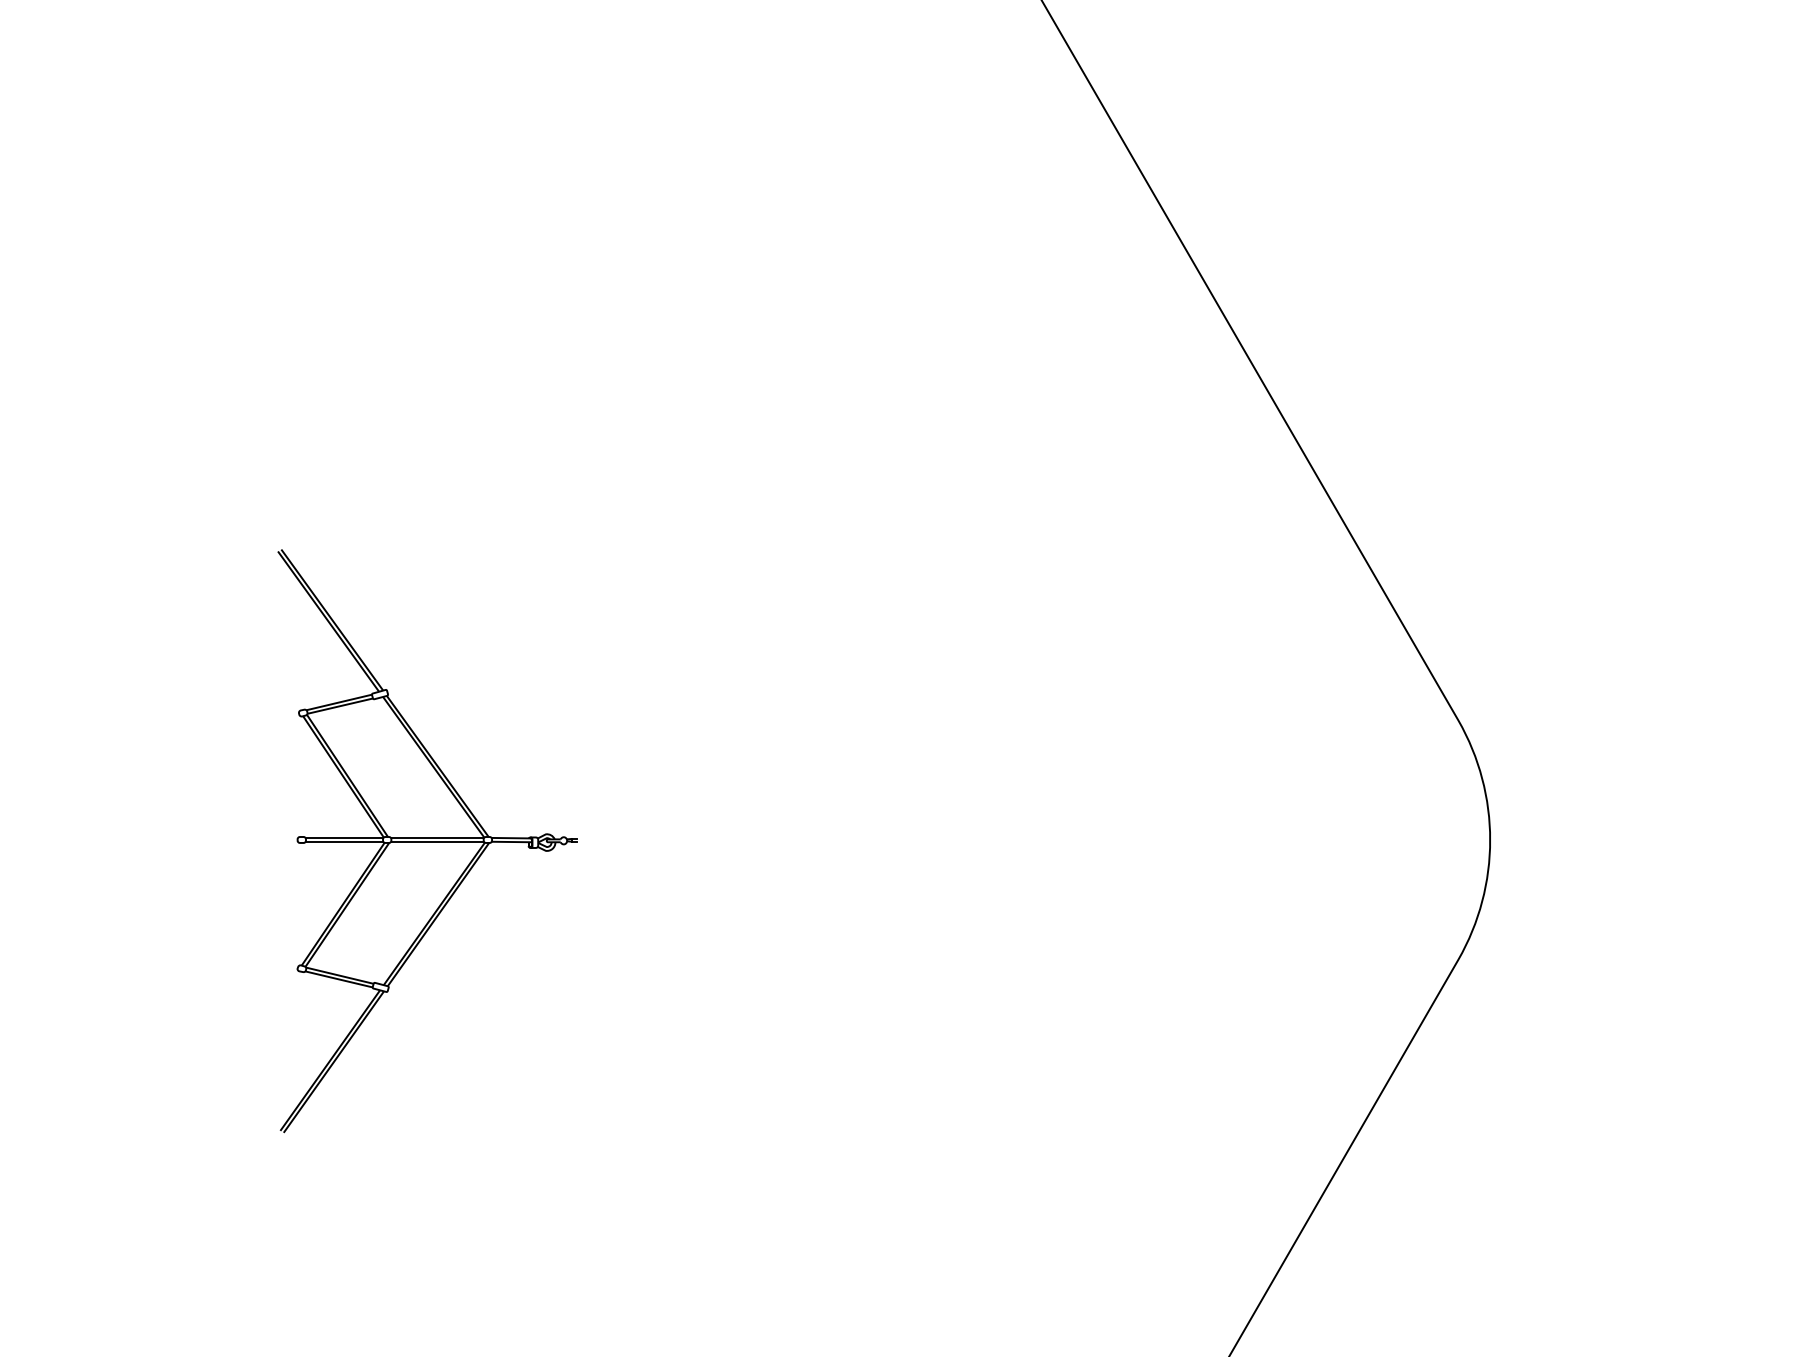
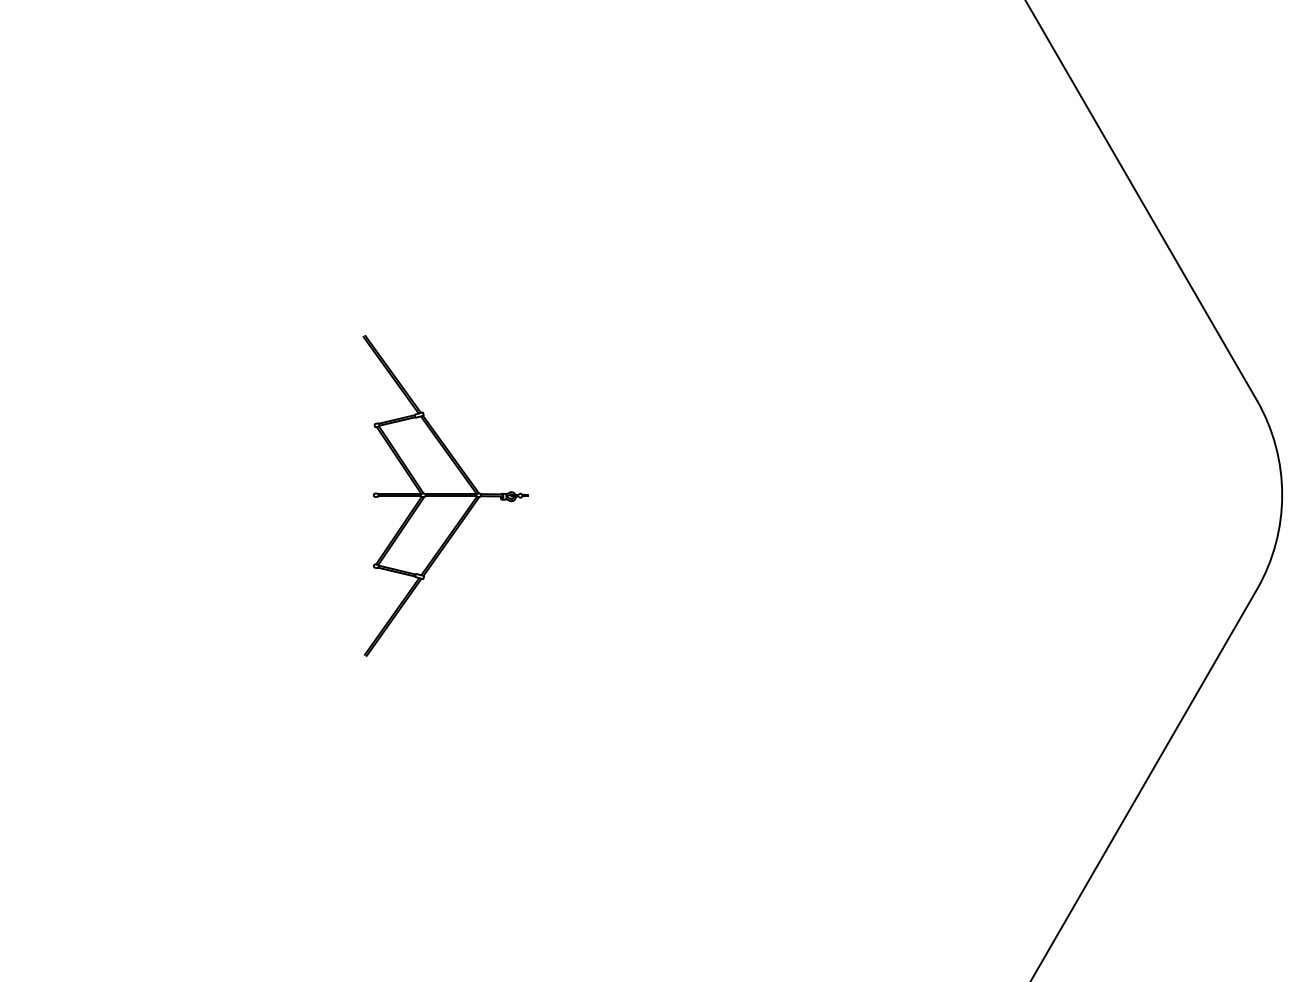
part: (427, 841) -> (445, 496), size x0.7

